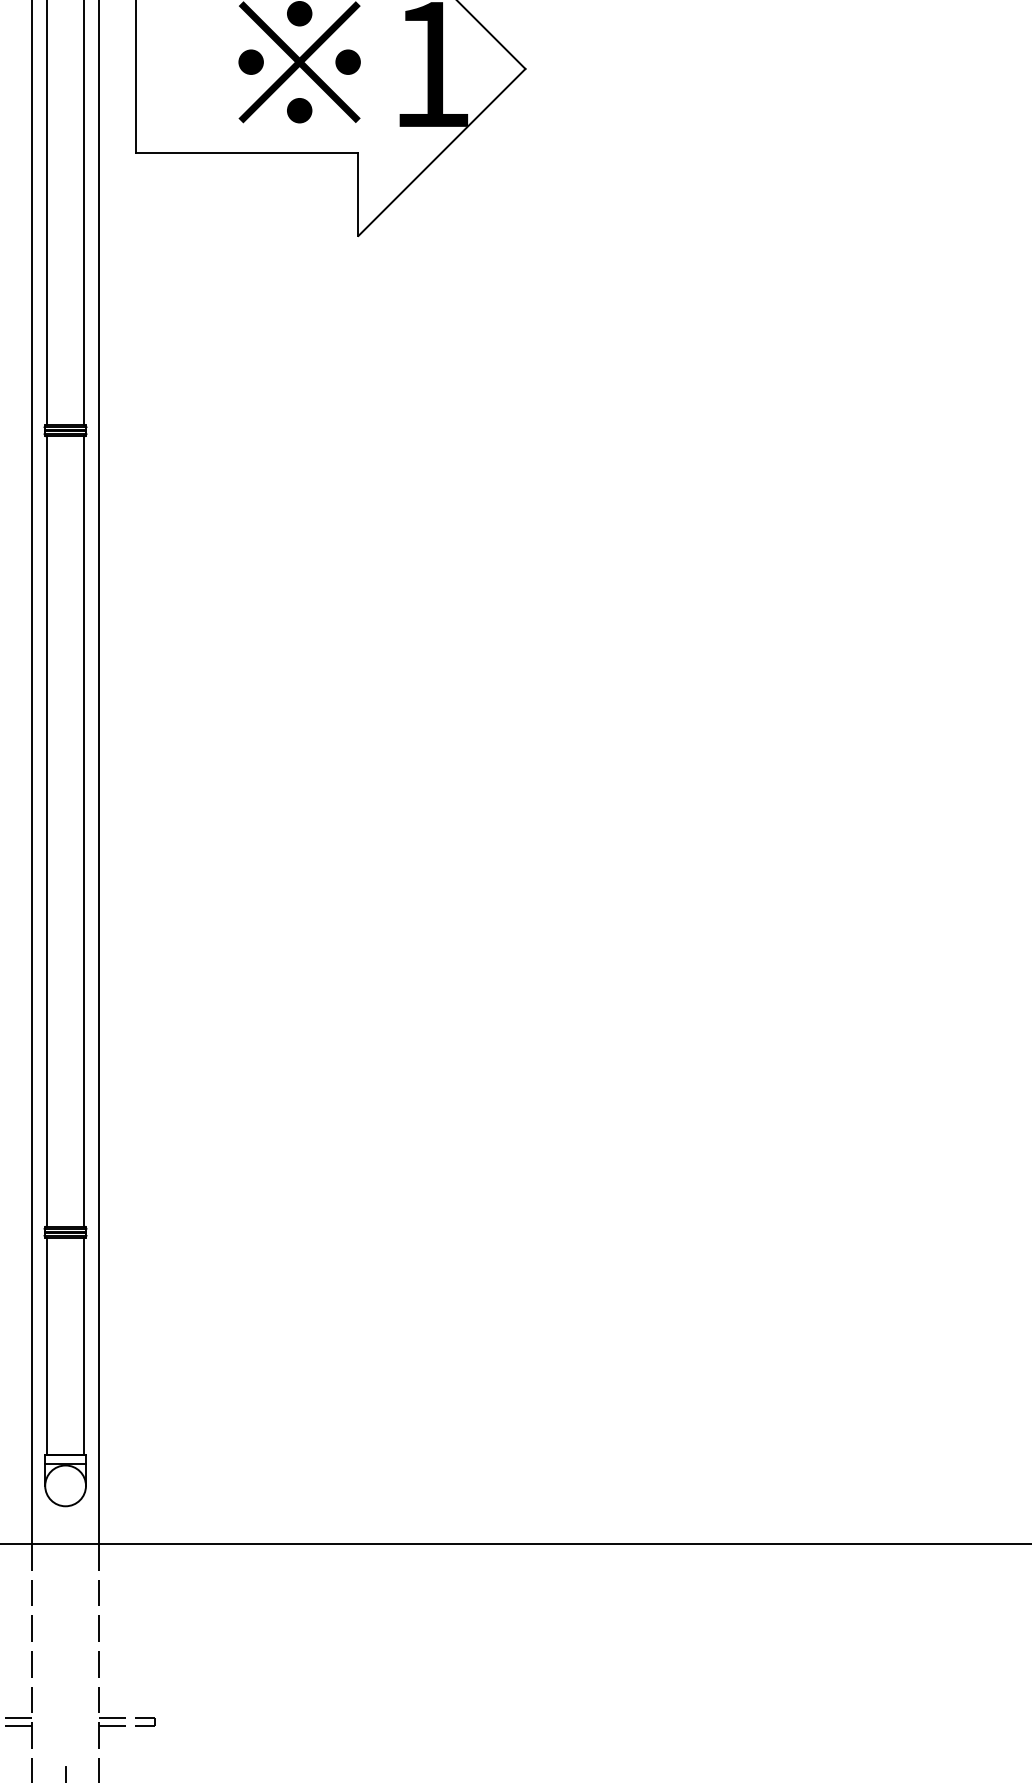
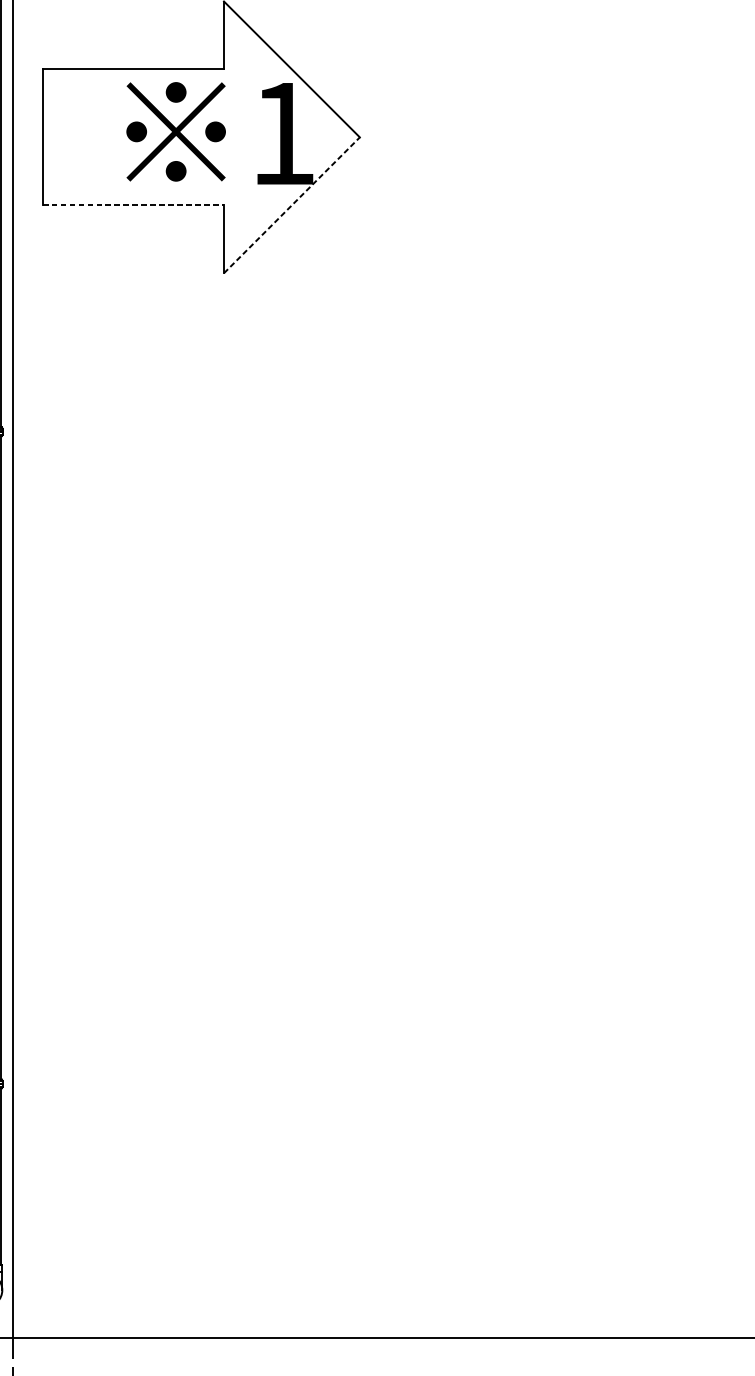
line: (247, 152) -> (133, 205), solid -> dashed
line: (442, 152) -> (292, 205), solid -> dashed

